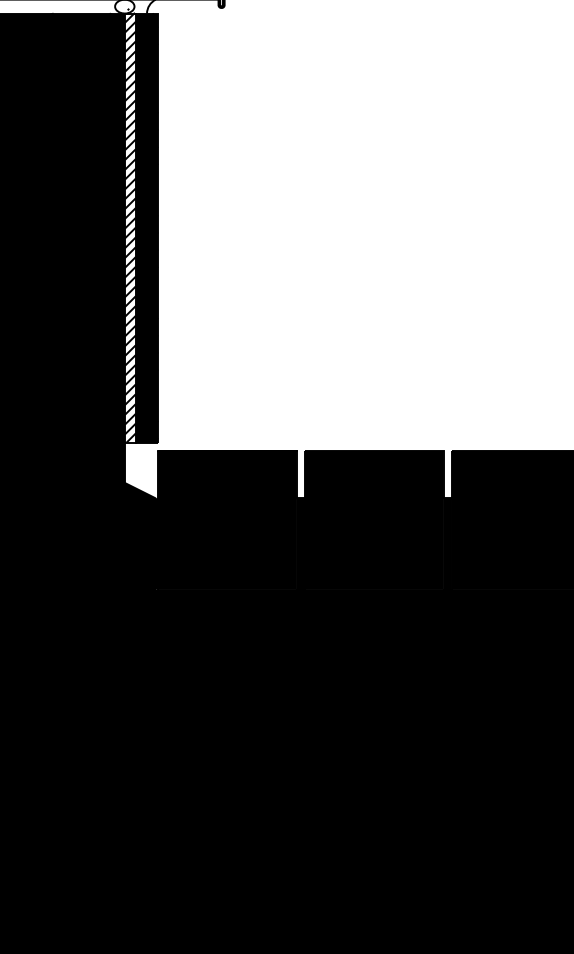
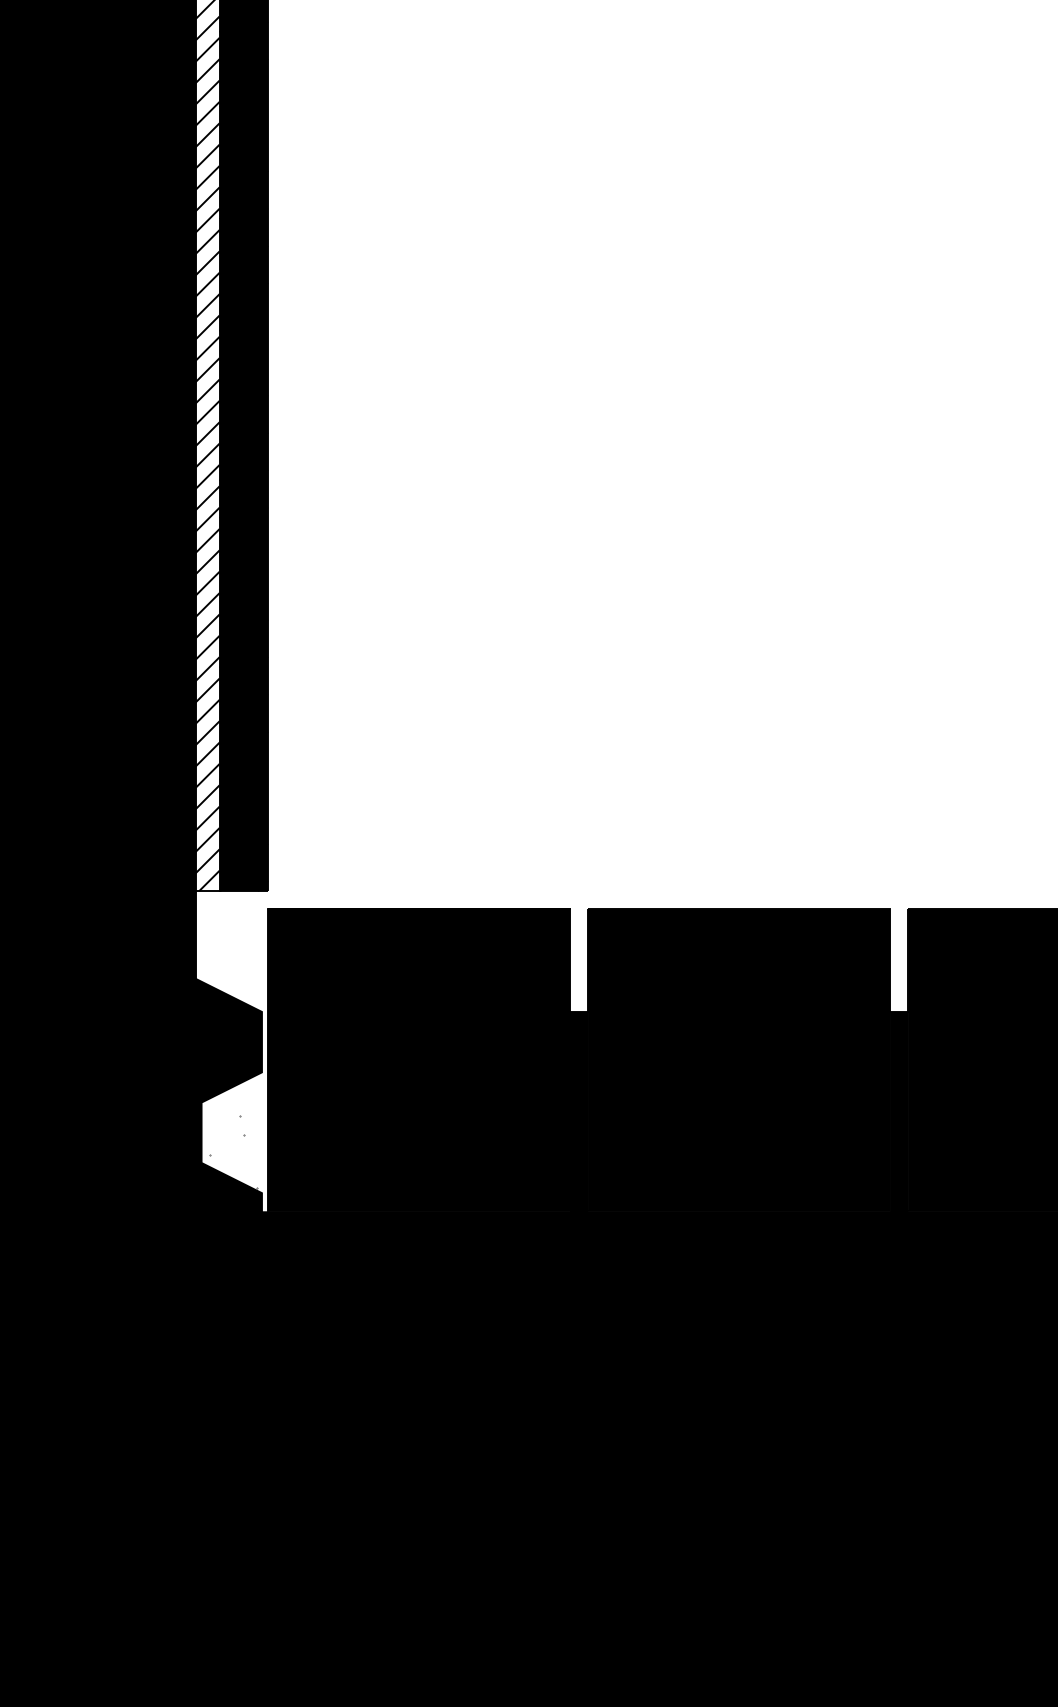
fill: (142, 543) -> (234, 1110), removed

